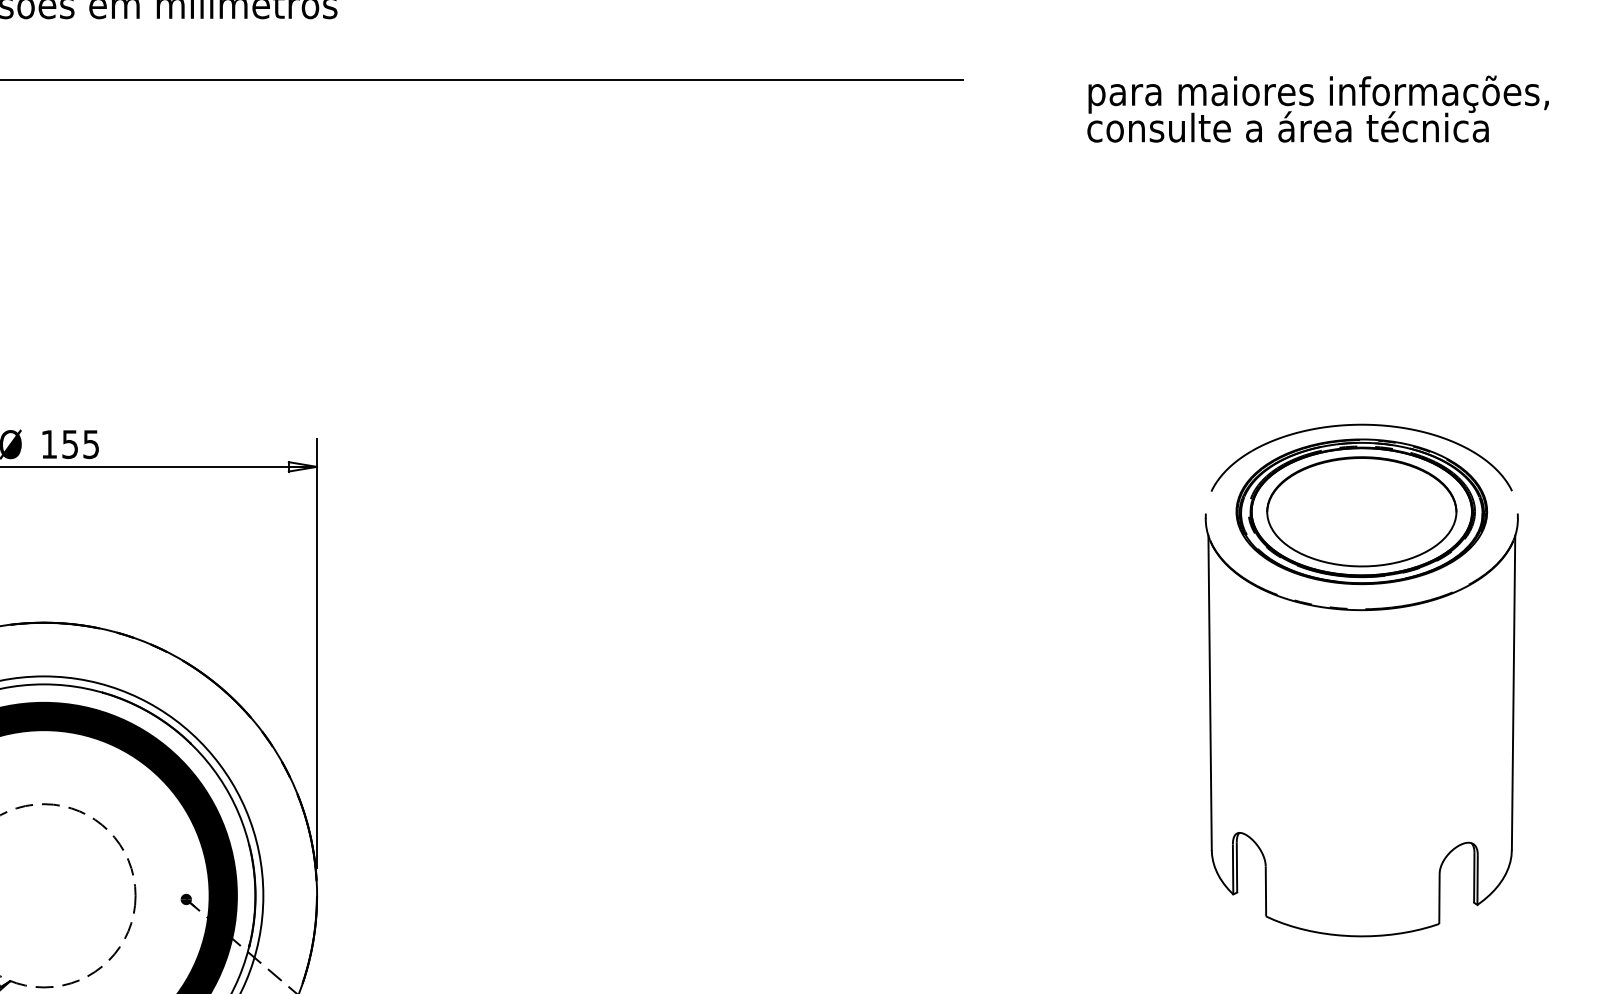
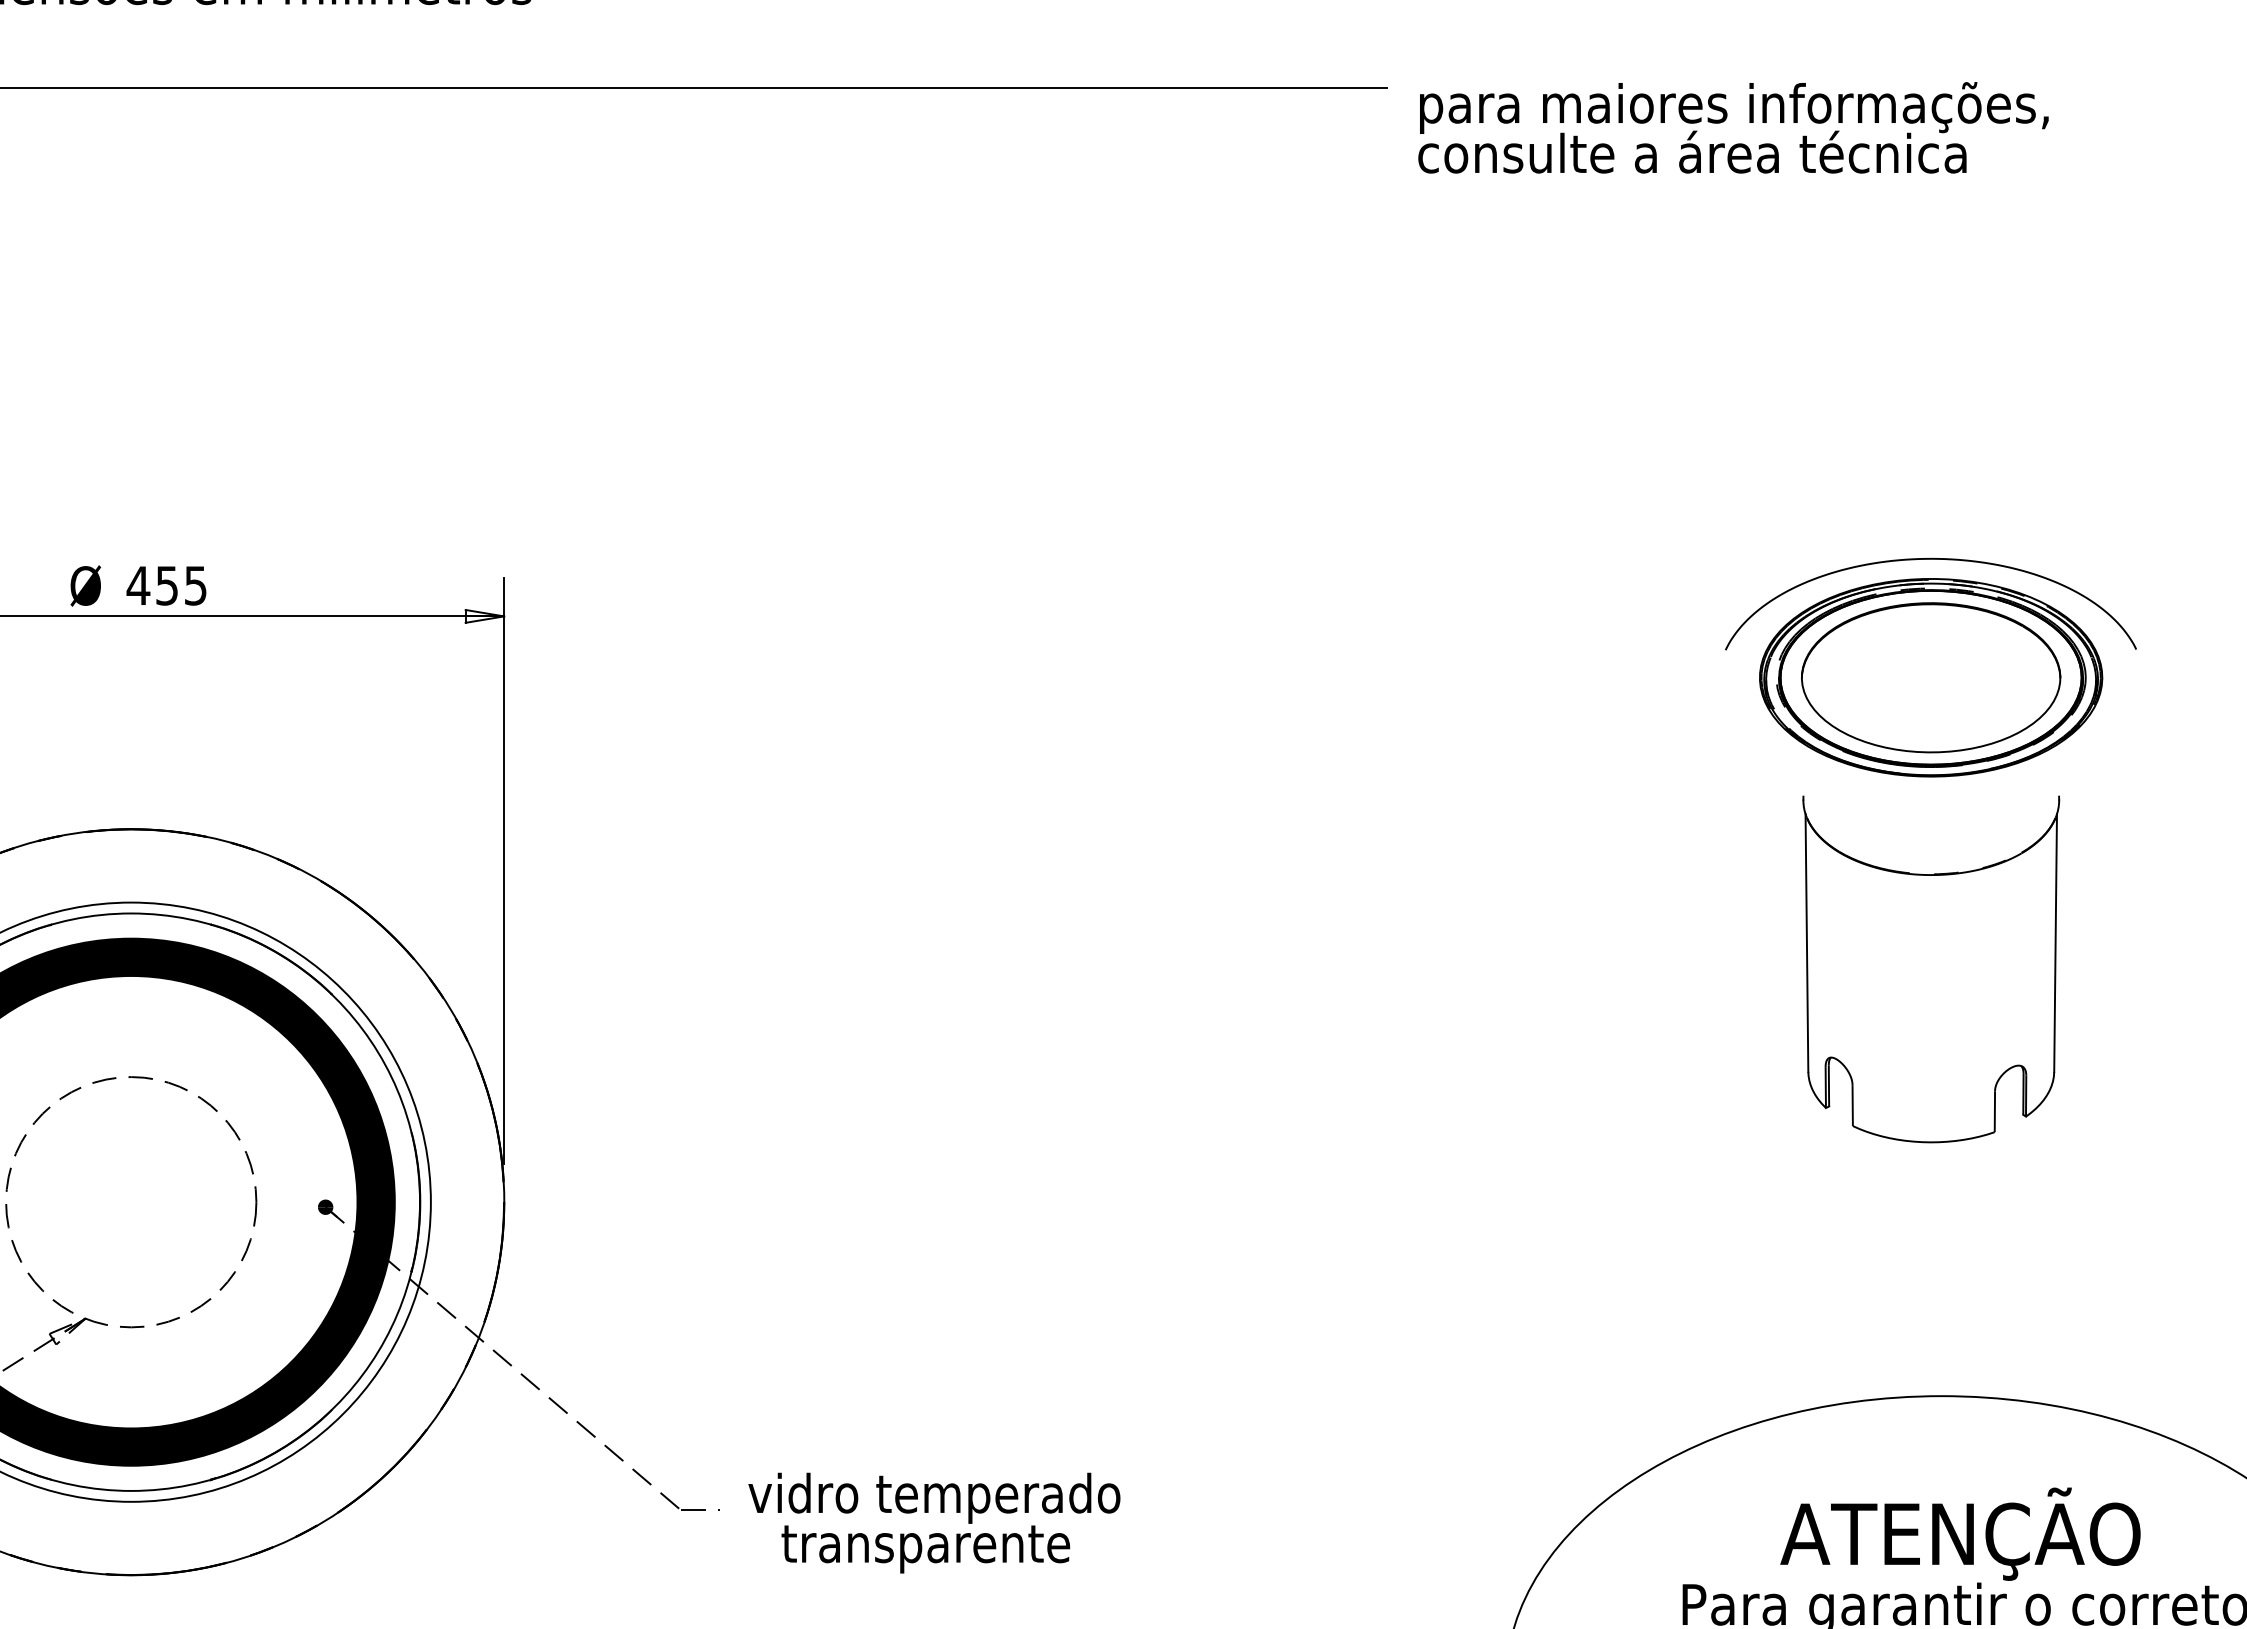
text: (1318, 108) -> (1733, 127), moved
text: (49, 444) -> (138, 585), 155 -> 455
part: (1362, 725) -> (1931, 969), size x0.6

